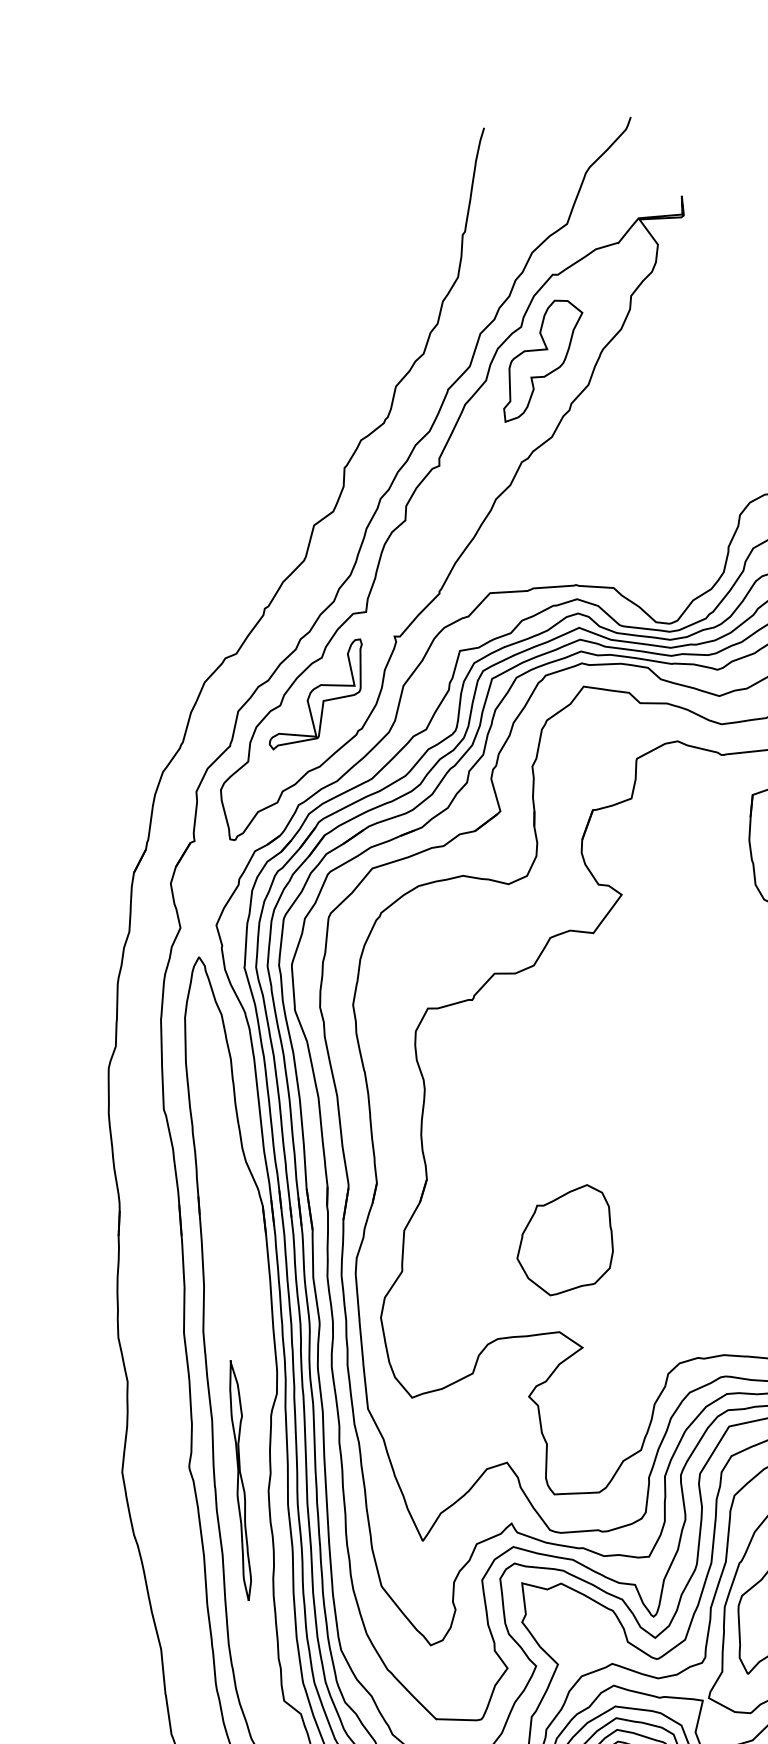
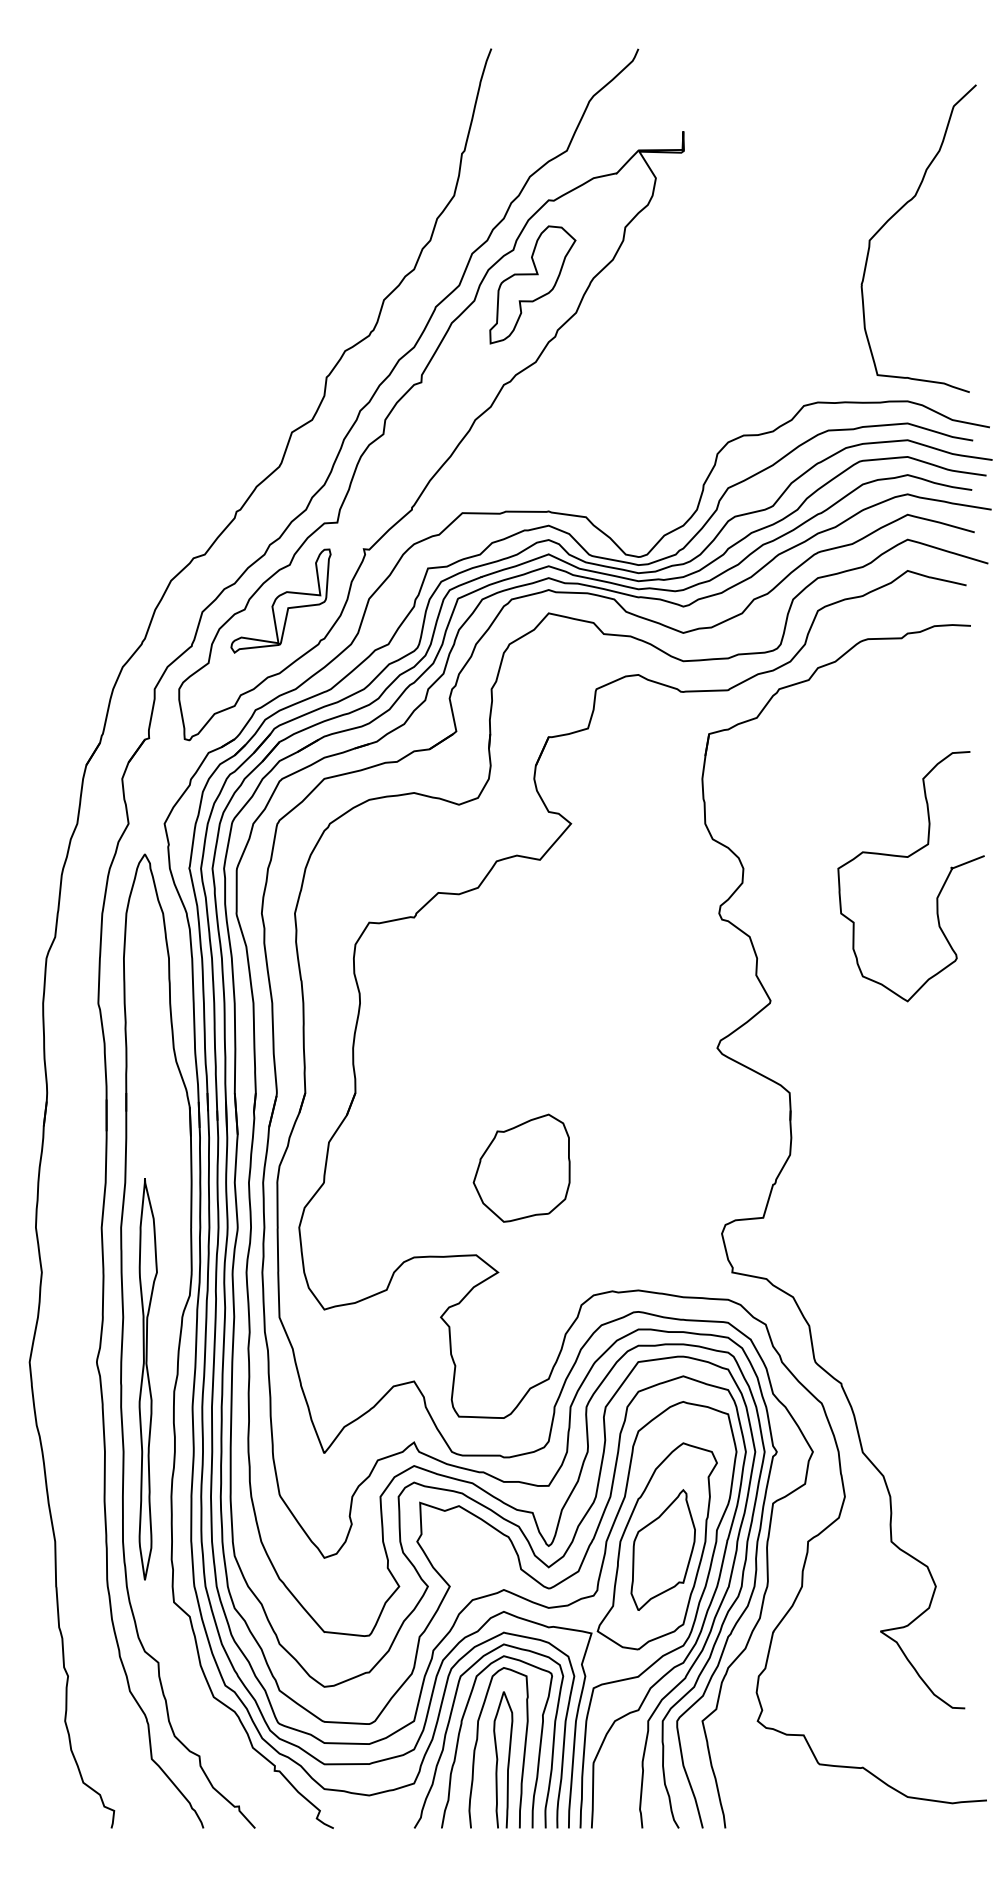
part: (563, 1239) -> (521, 1167), moved
part: (241, 1480) -> (147, 1379), size x1.67

